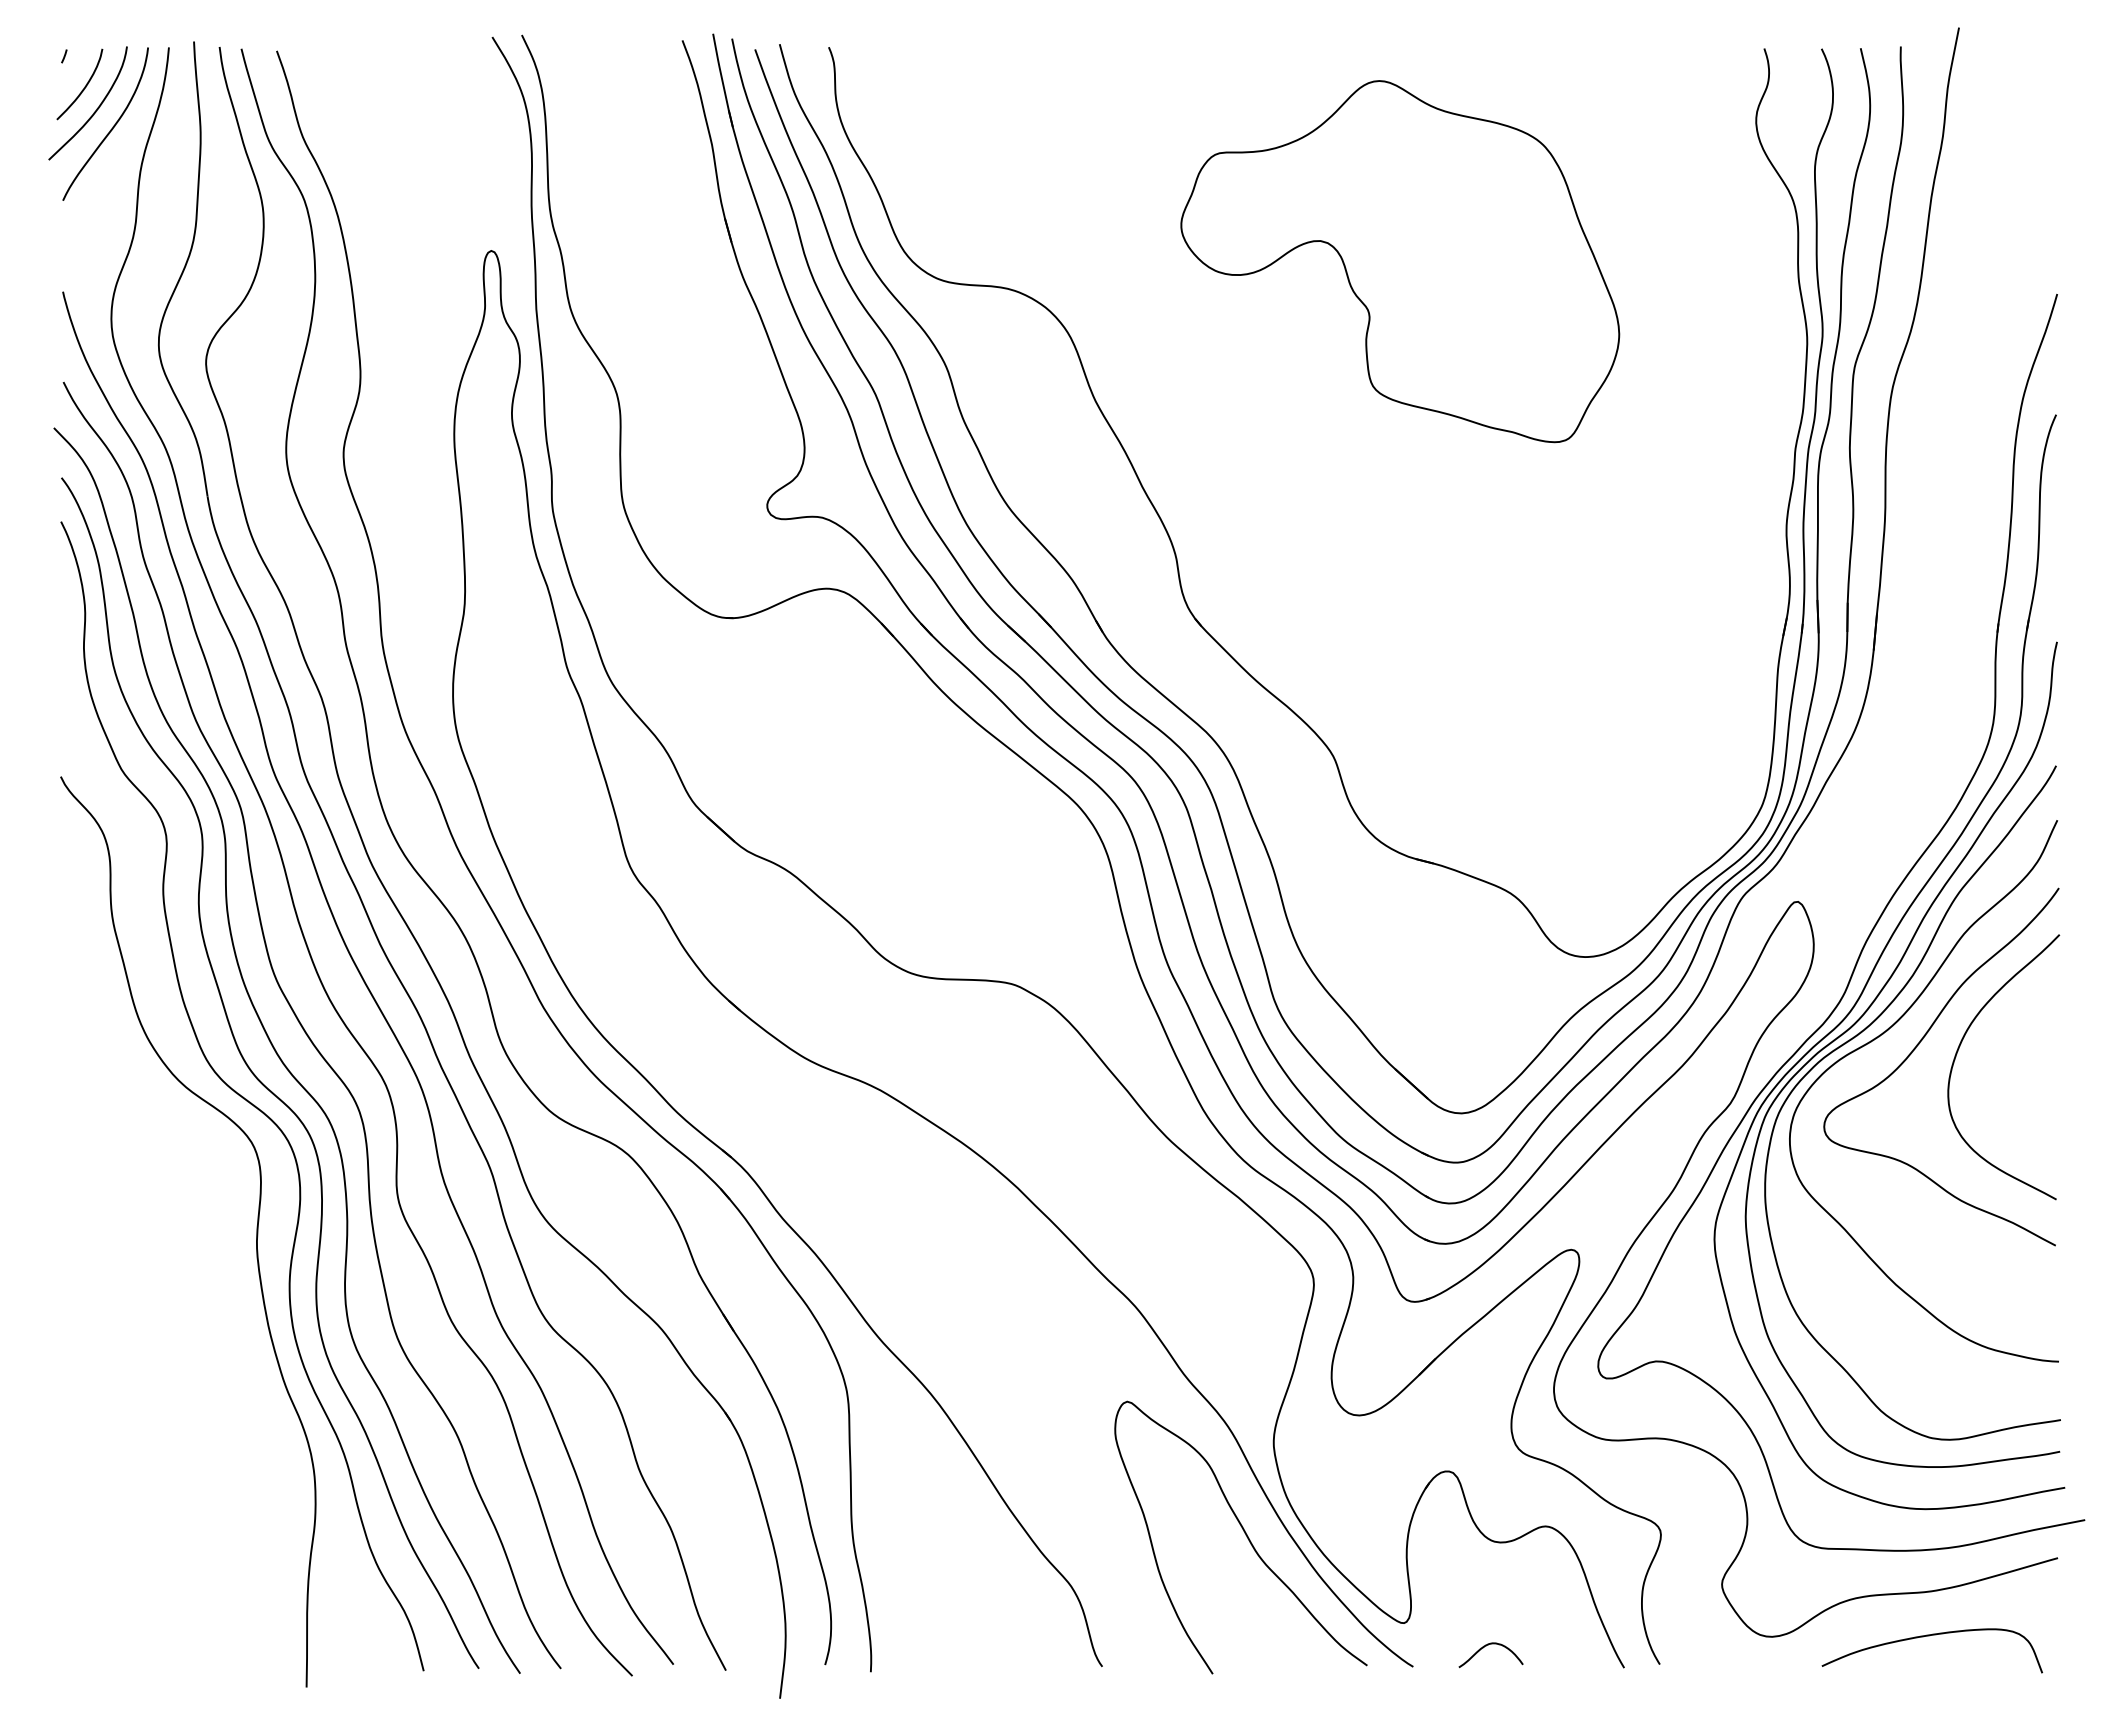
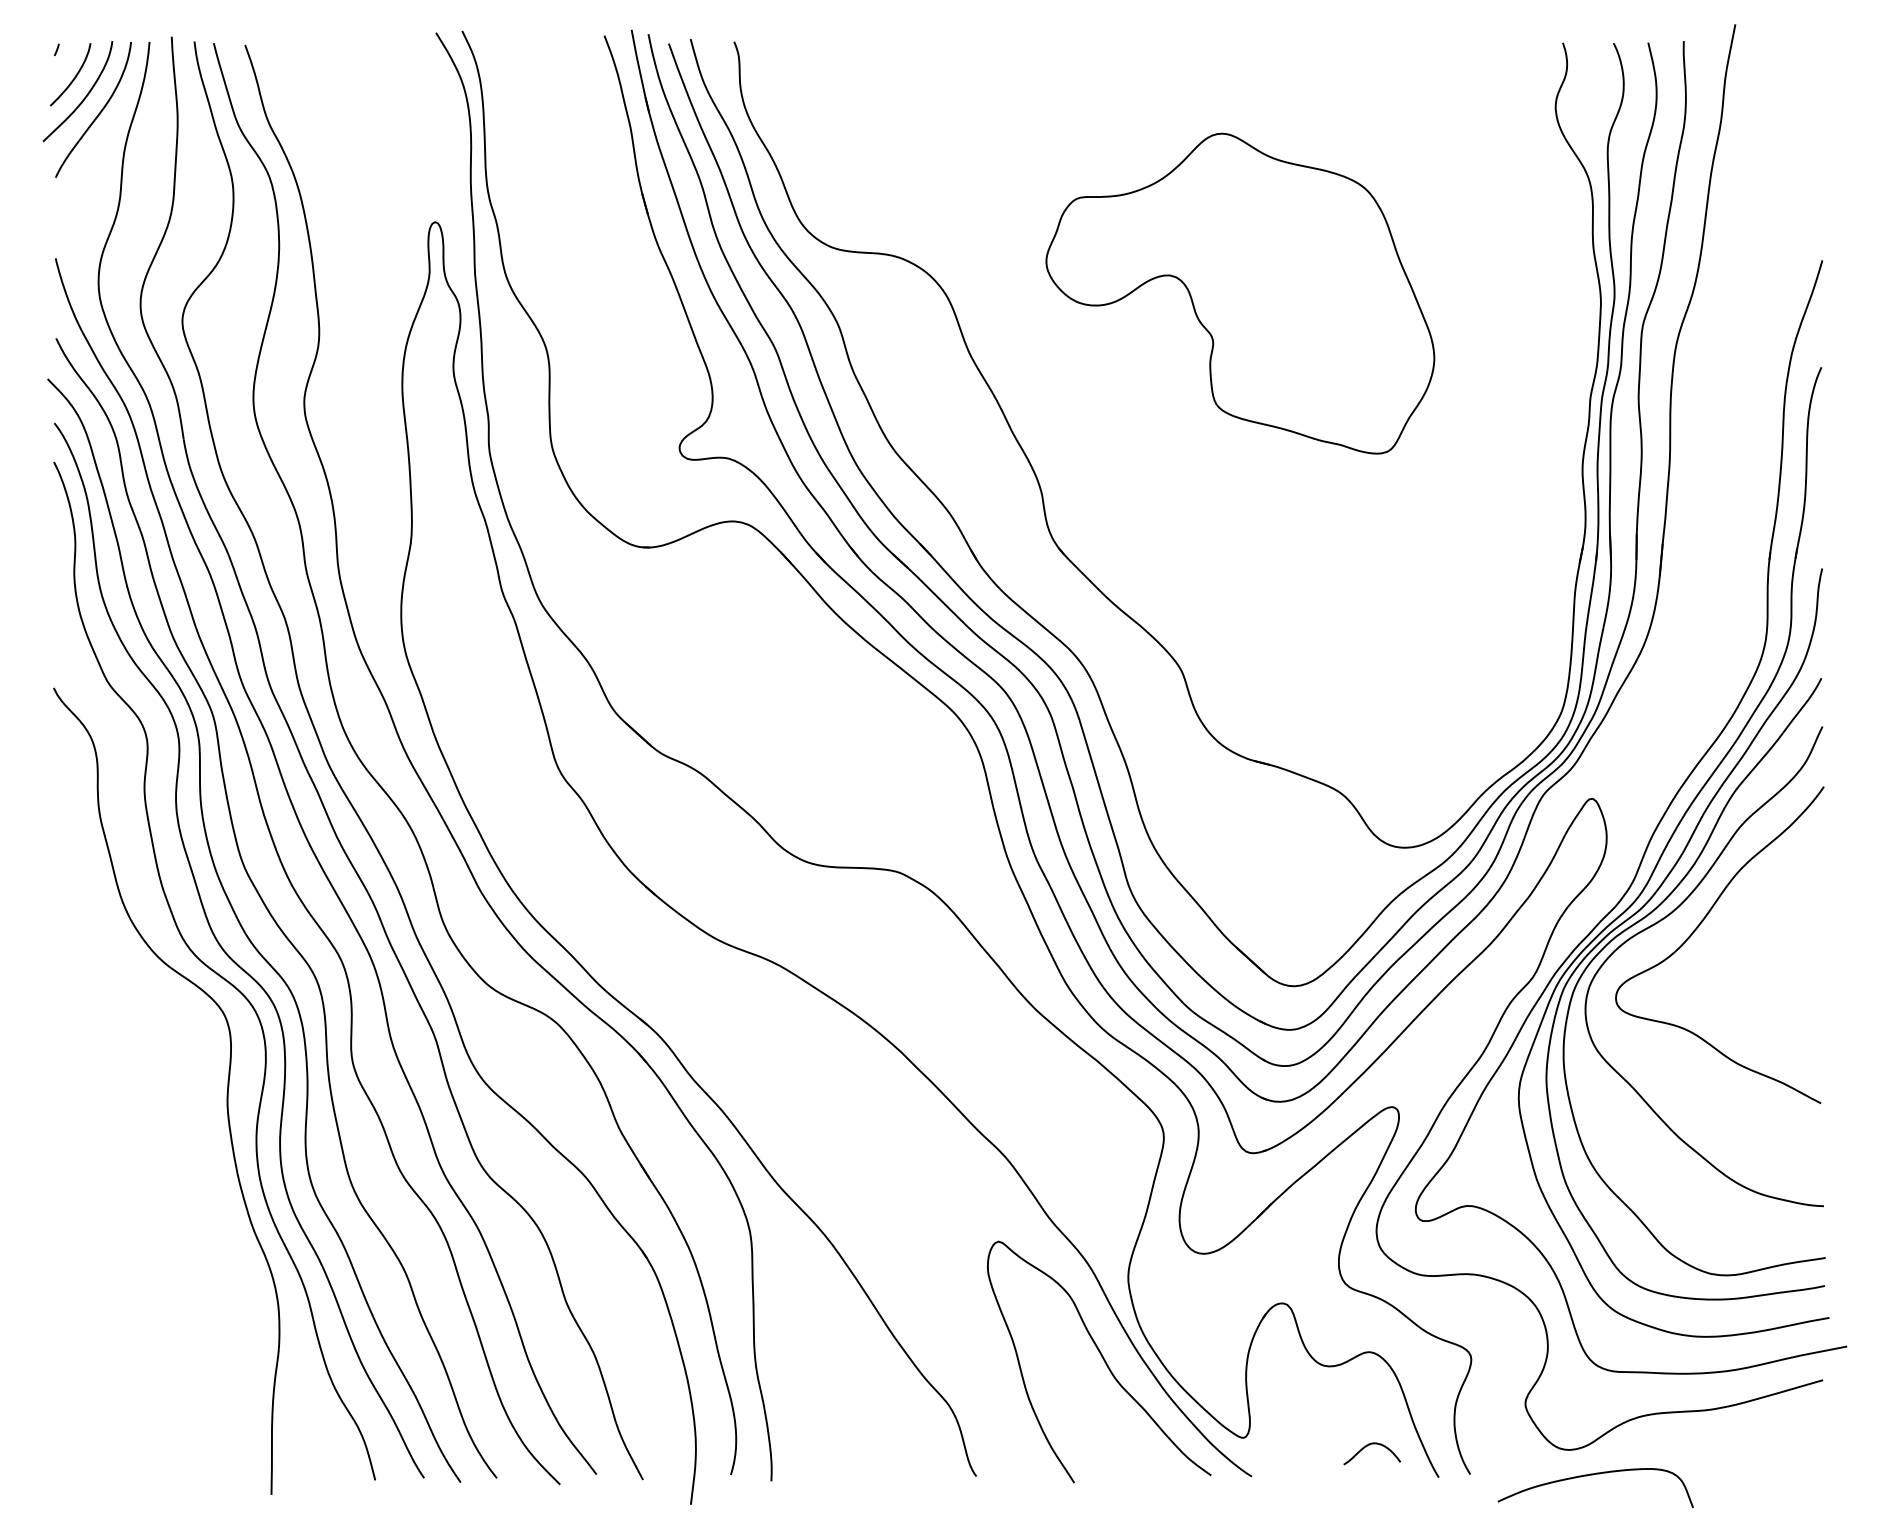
part: (1400, 261) -> (1240, 293), moved
curve: (1958, 1051) -> (1734, 931), removed
curve: (1929, 1636) -> (1593, 1475), moved
curve: (1486, 1646) -> (1368, 1446), moved

